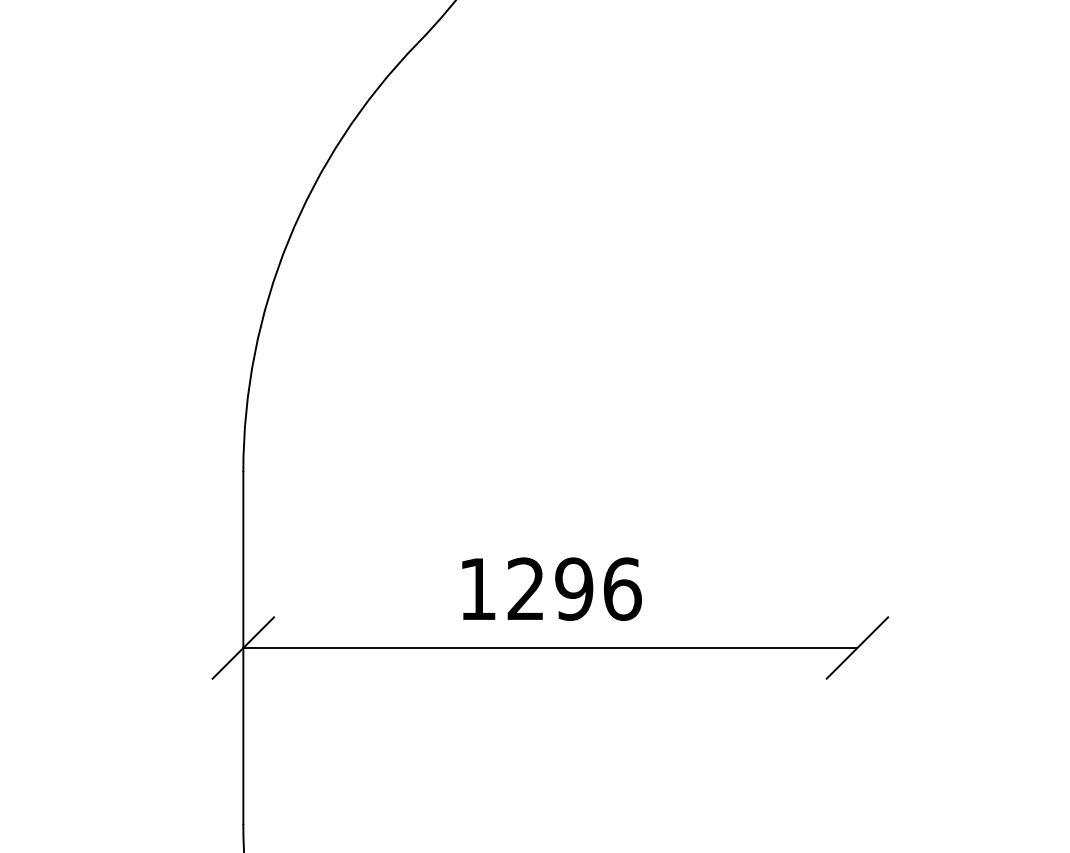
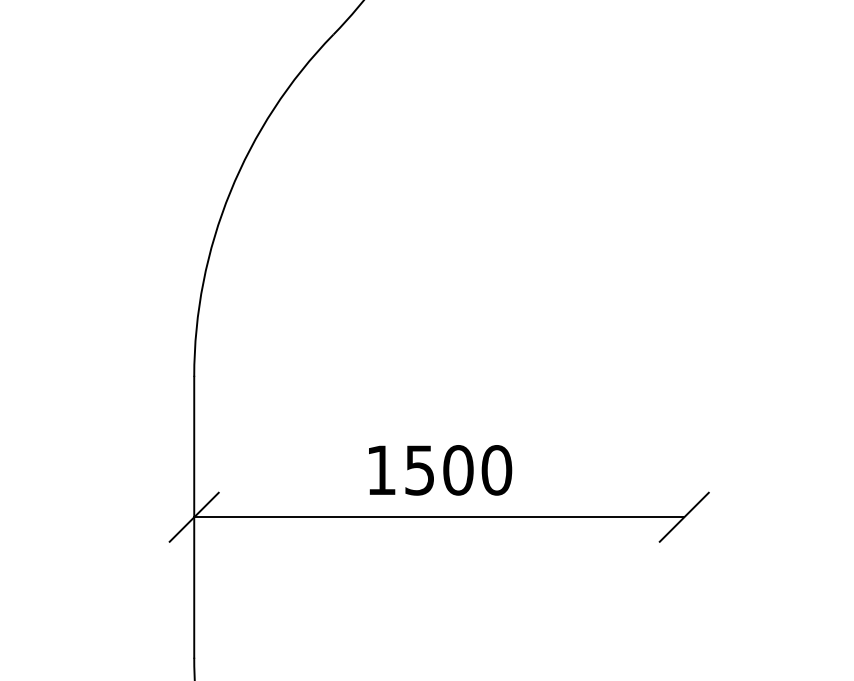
text: (574, 589) -> (458, 470), 1296 -> 1500

